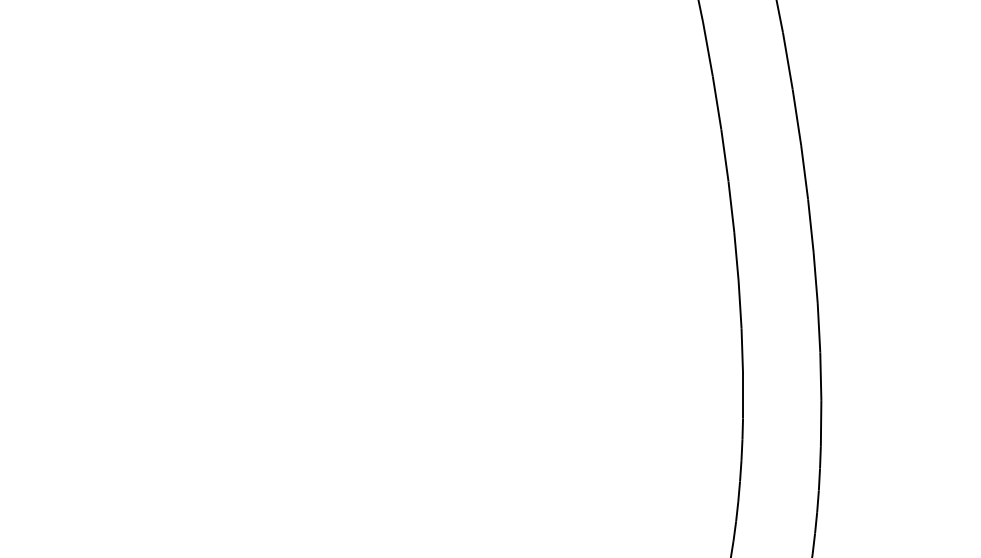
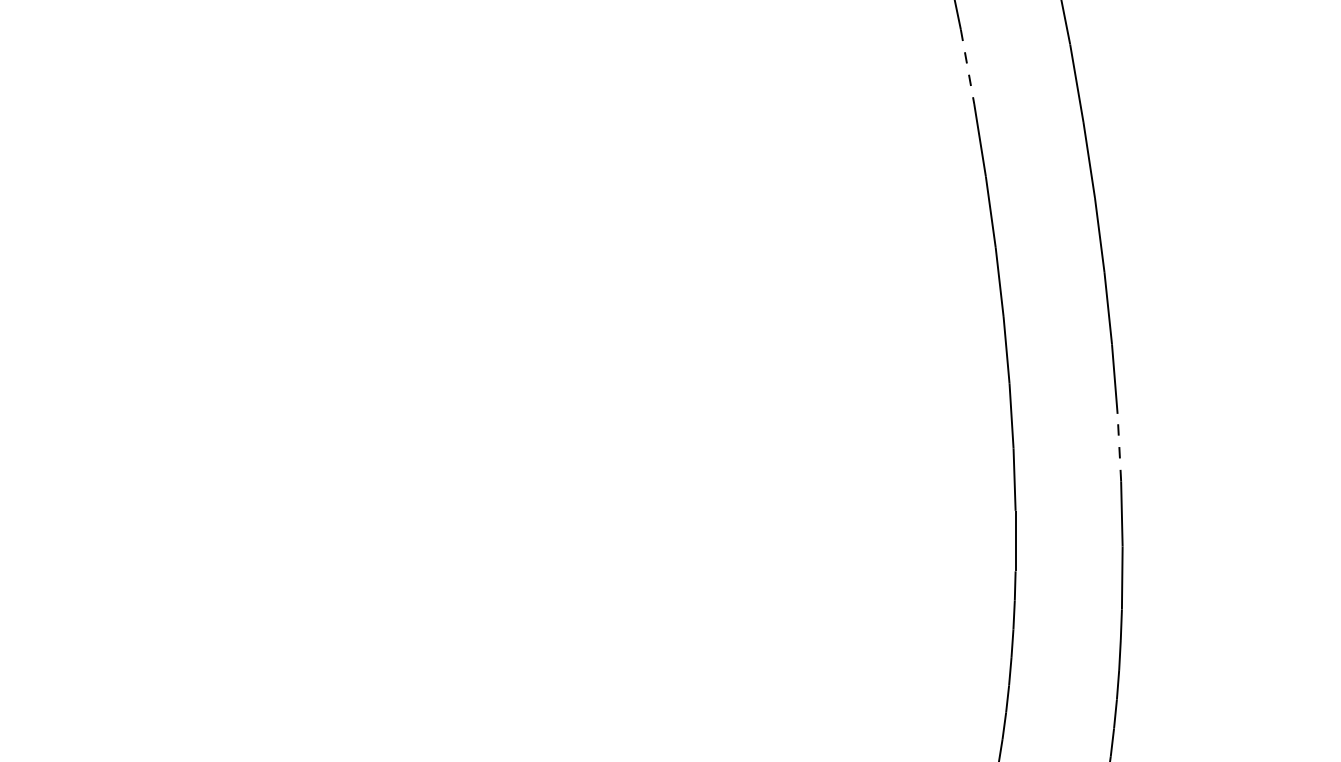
line: (707, 48) -> (967, 66), solid -> dashed
line: (819, 327) -> (1119, 447), solid -> dashed

